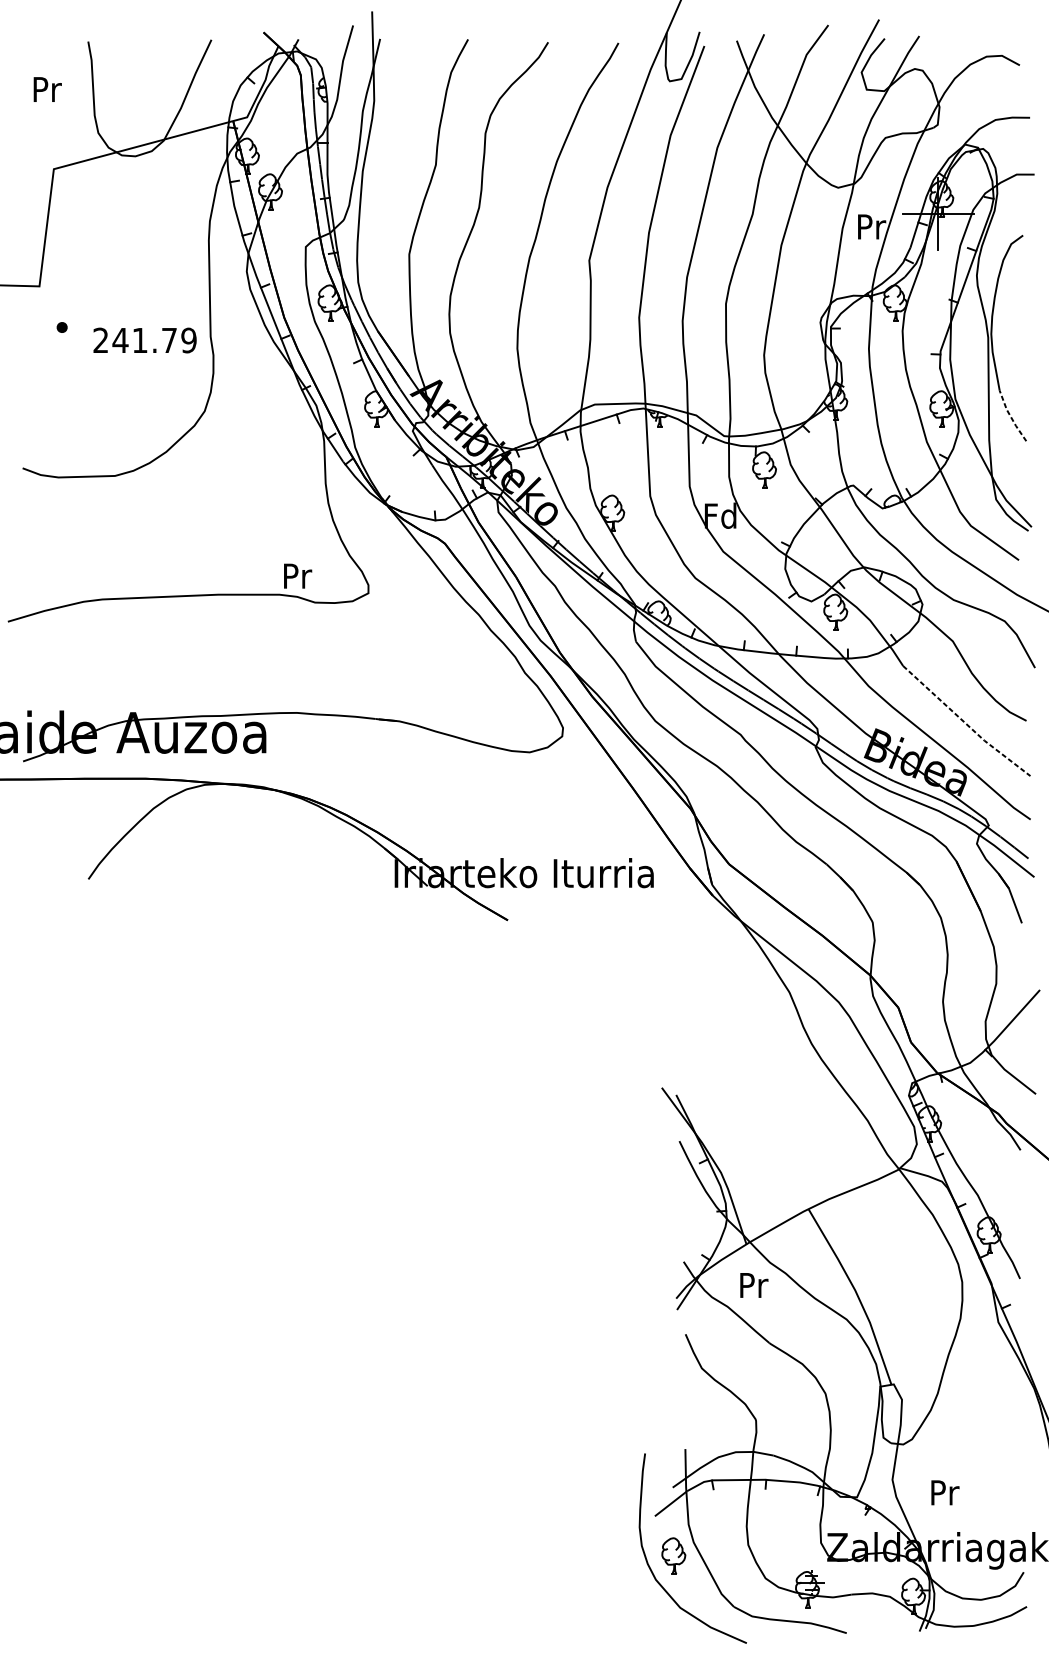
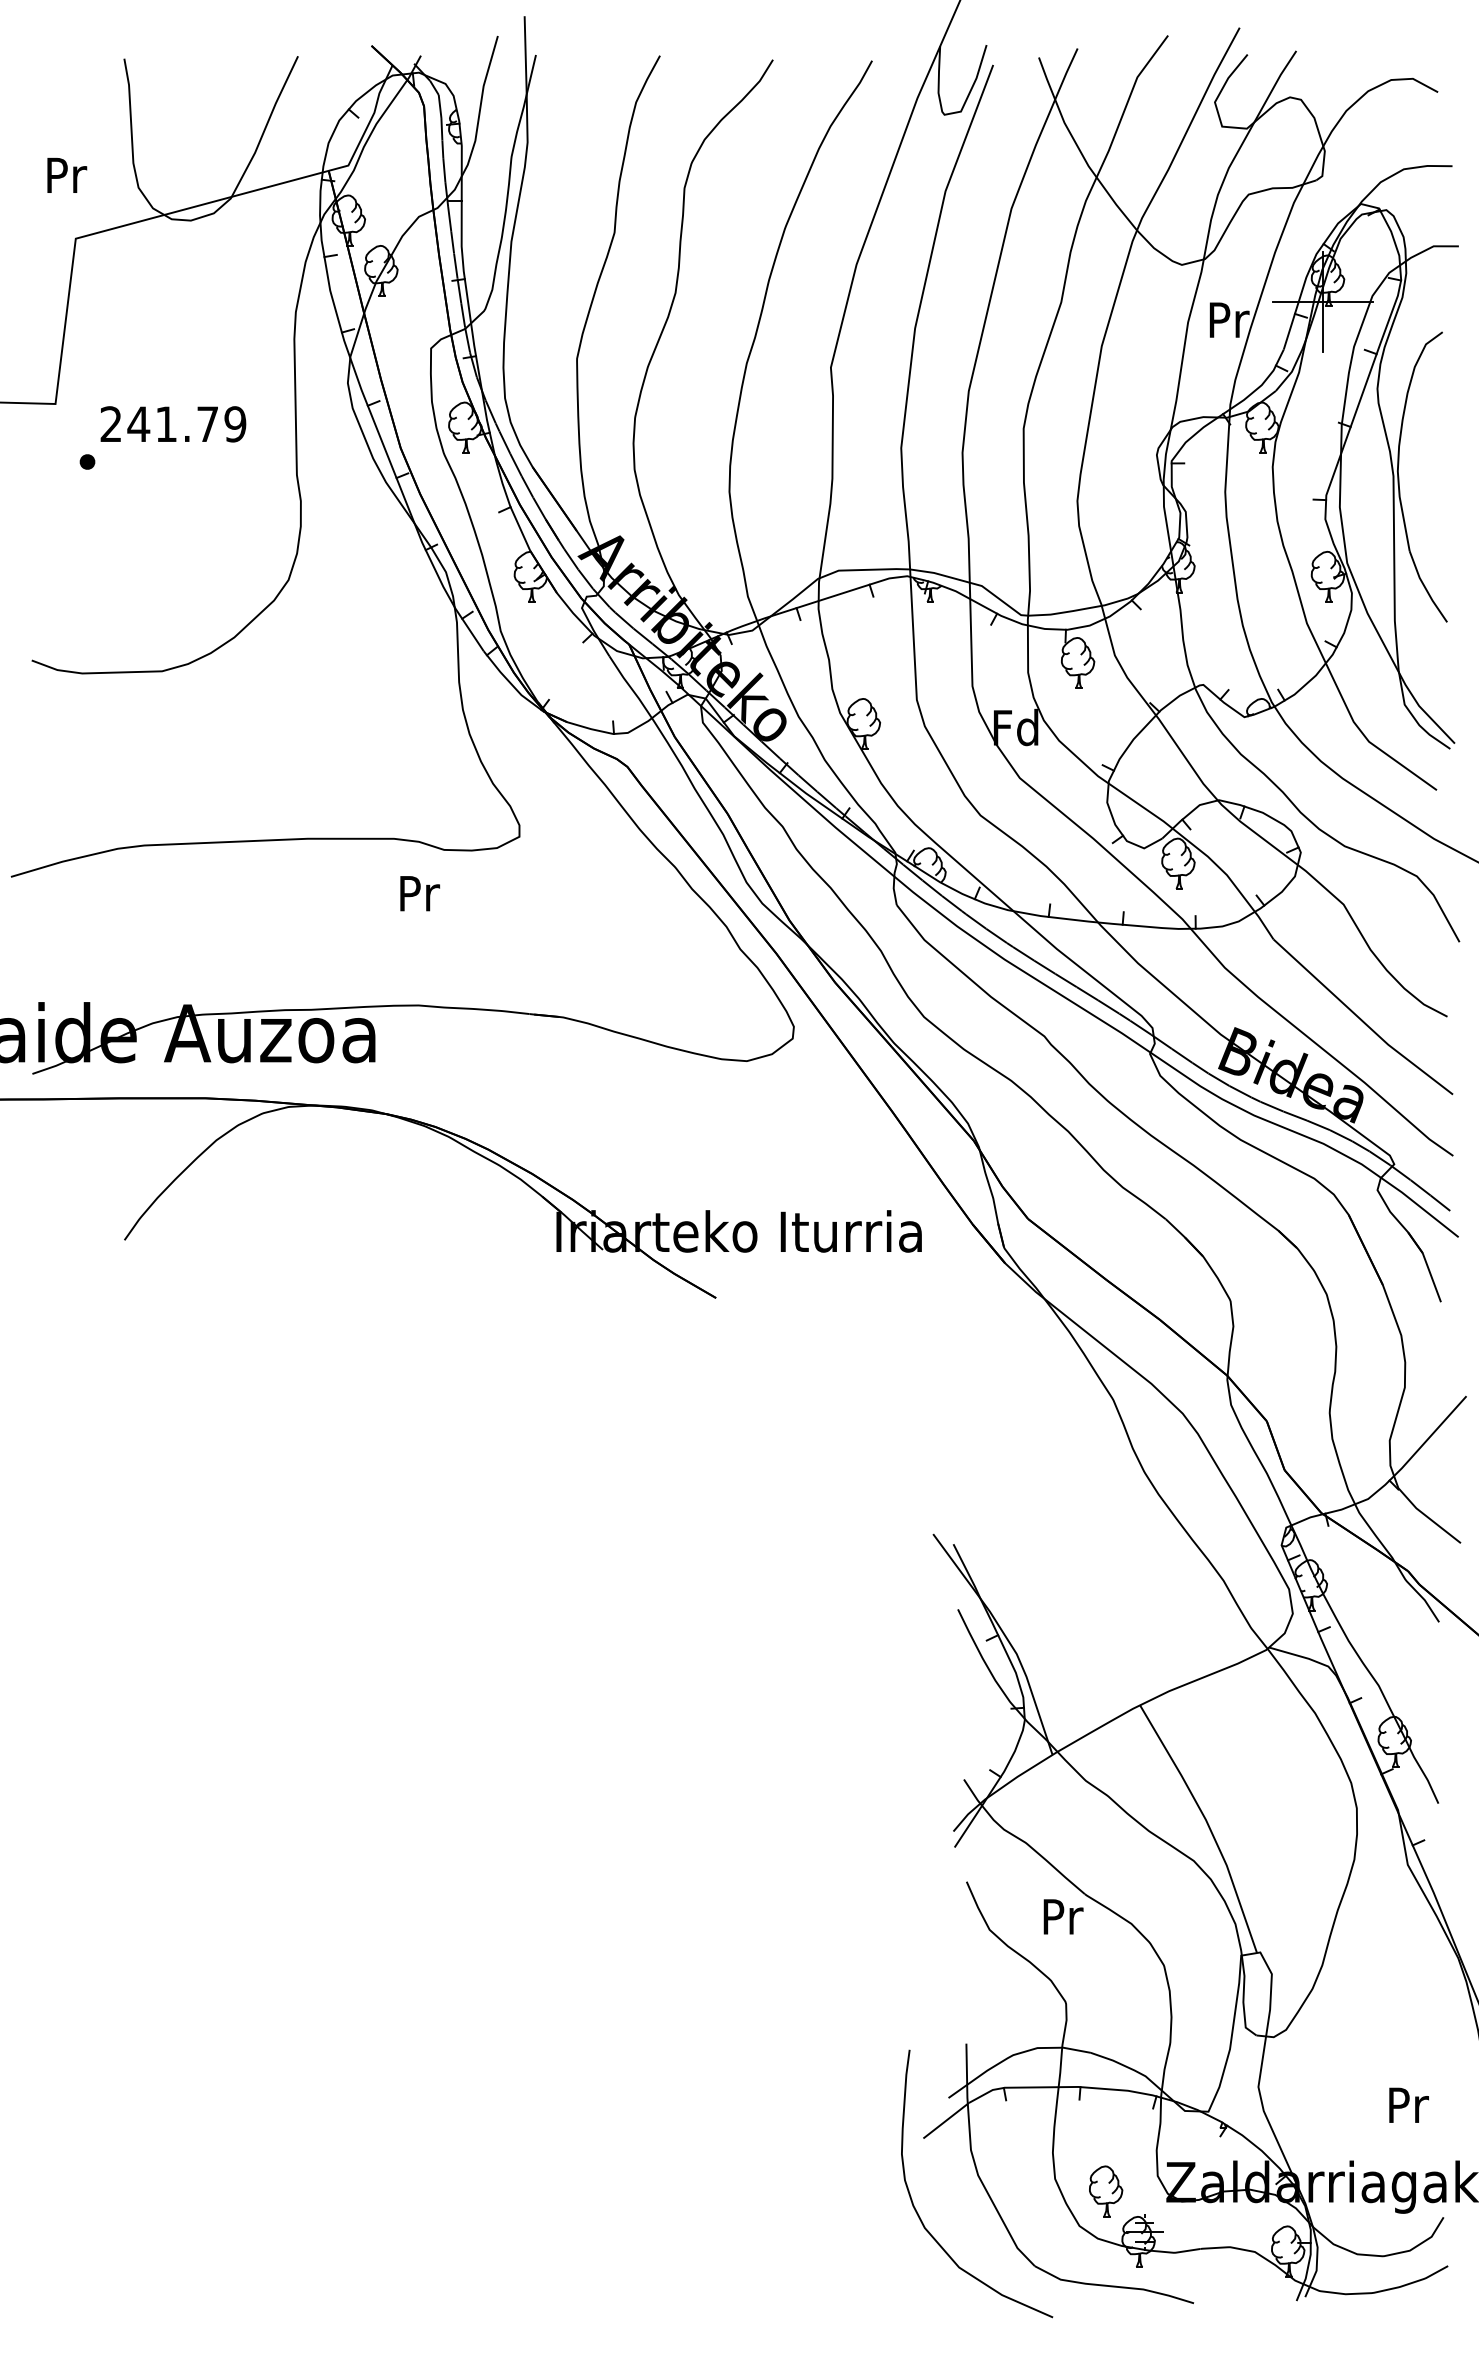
text: (47, 88) -> (67, 174), moved
text: (145, 340) -> (173, 424), moved
line: (1010, 417) -> (1425, 588), dashed -> solid
text: (297, 576) -> (419, 893), moved
line: (965, 723) -> (1361, 1020), dashed -> solid
text: (754, 1285) -> (1063, 1916), moved
text: (944, 1492) -> (1408, 2104), moved
part: (674, 1556) -> (1106, 2191), moved

